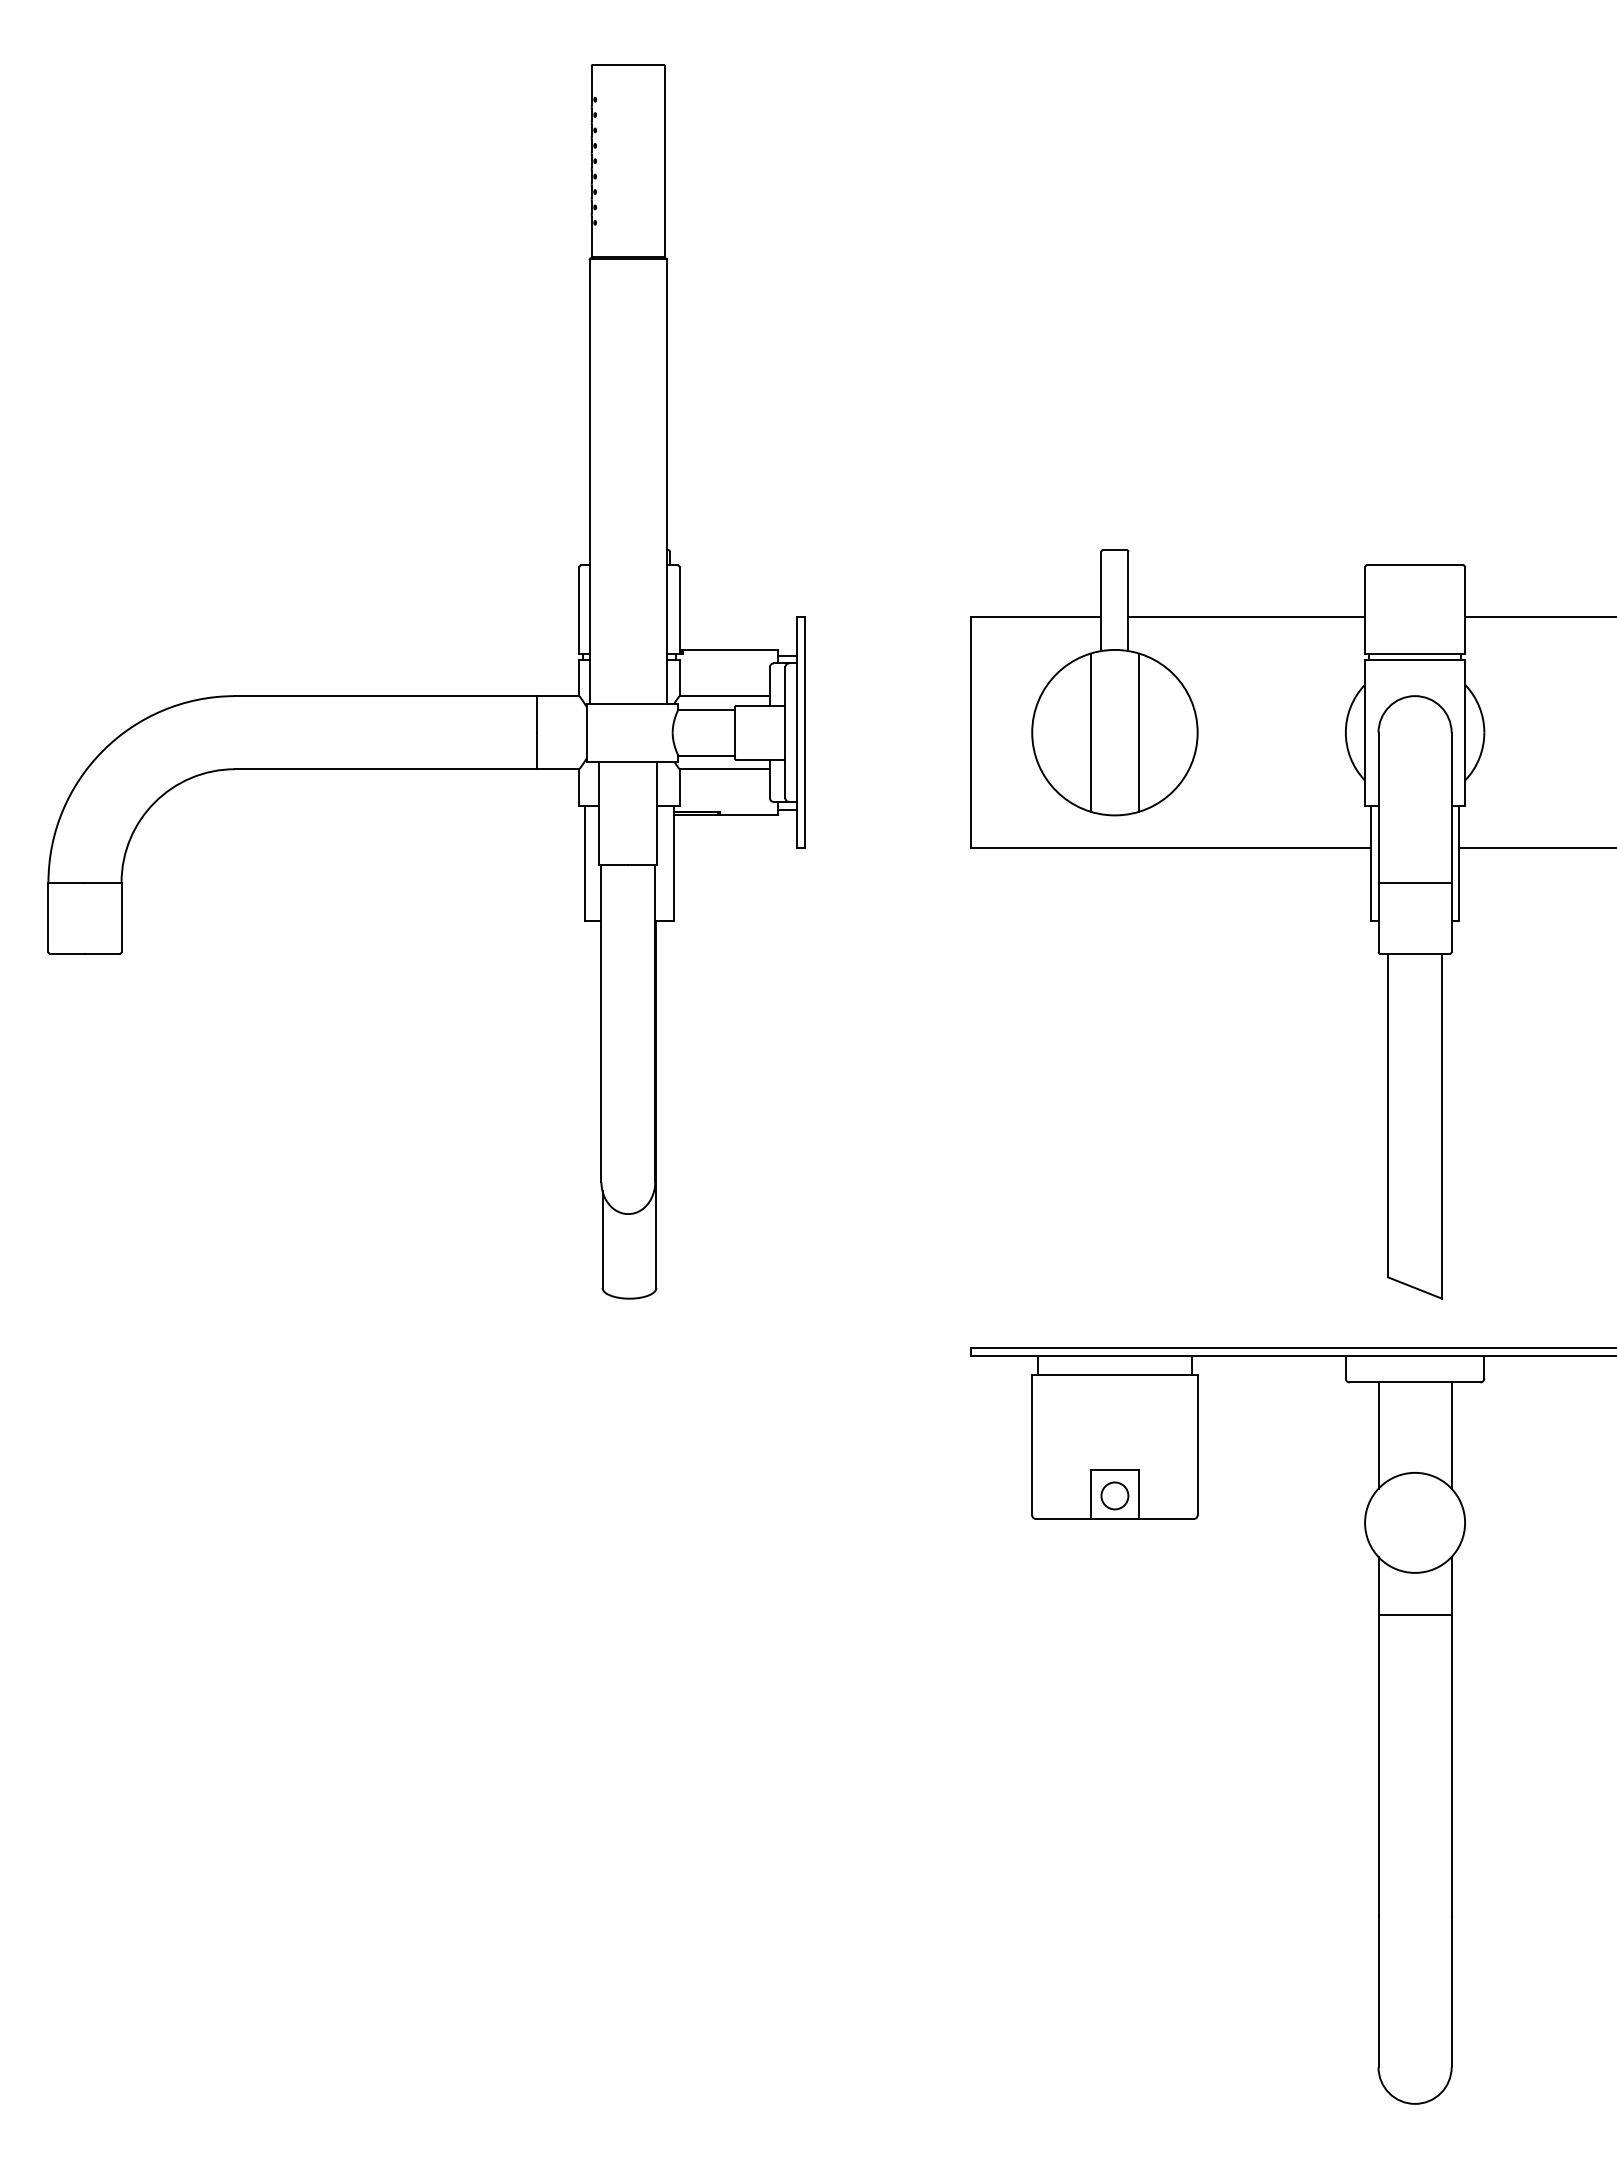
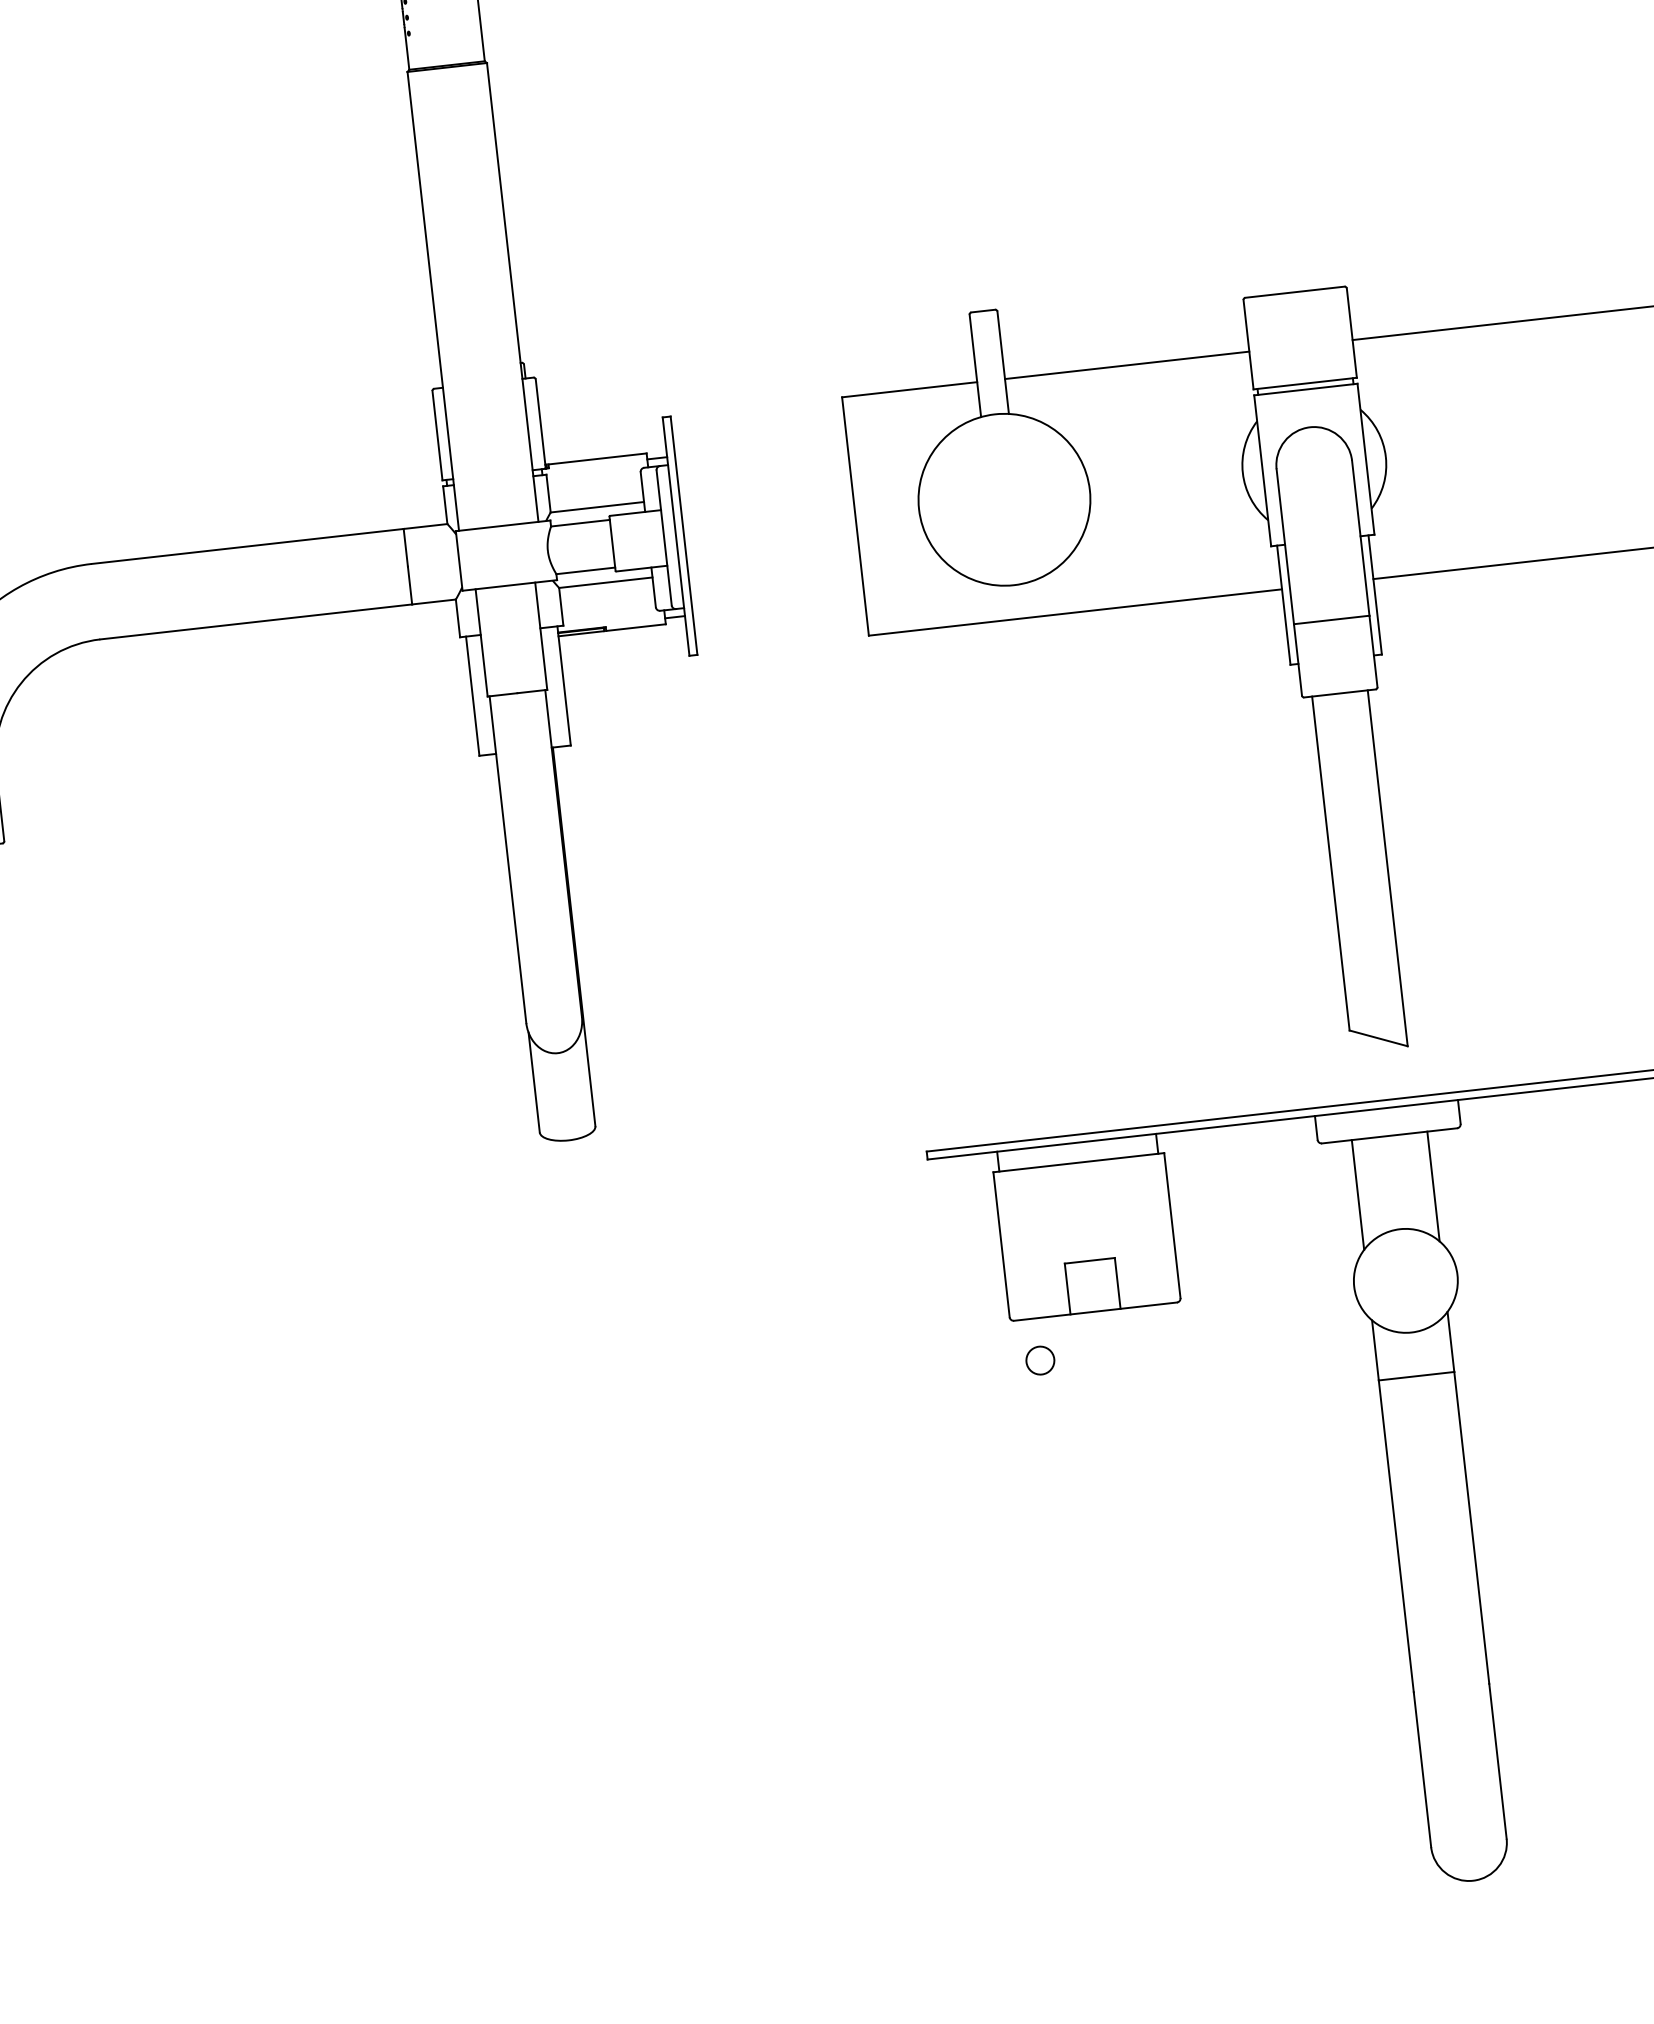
line: (1090, 732) -> (979, 502), removed
line: (1139, 732) -> (1029, 496), removed
circle: (1114, 1495) -> (1039, 1360), moved

